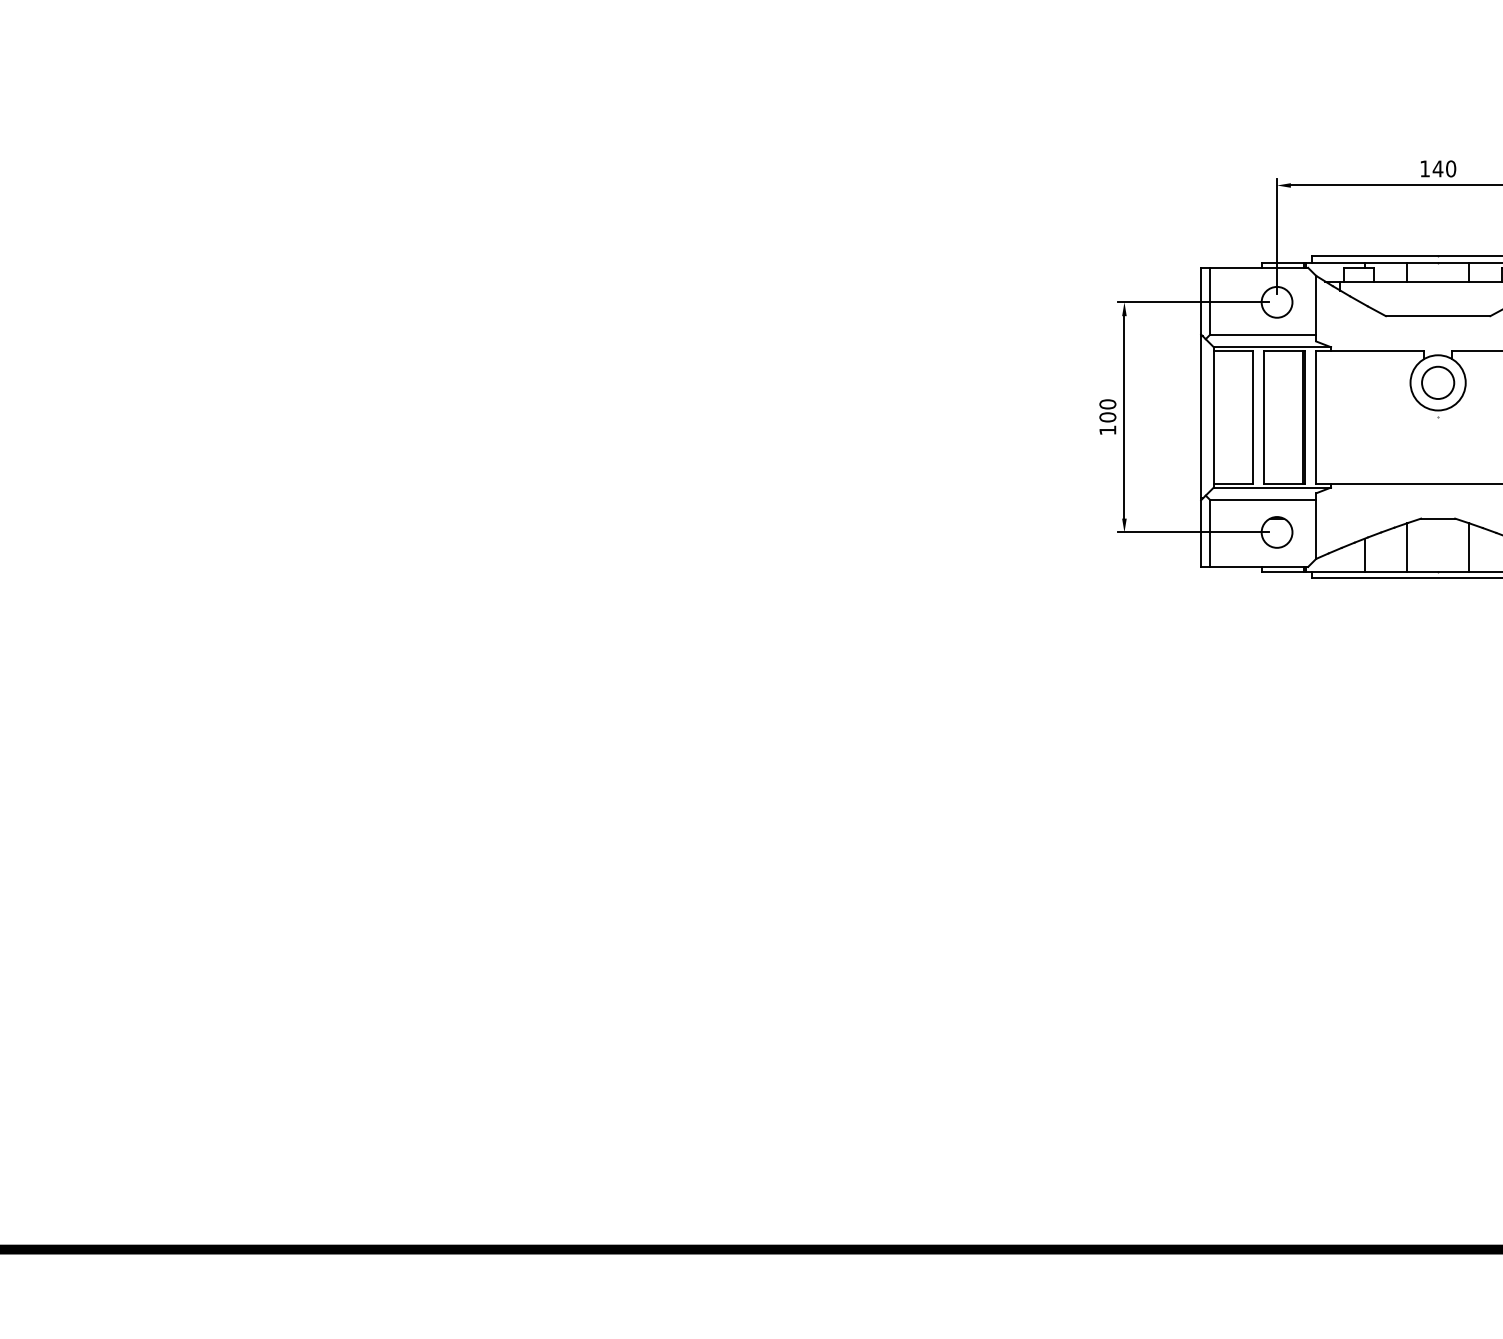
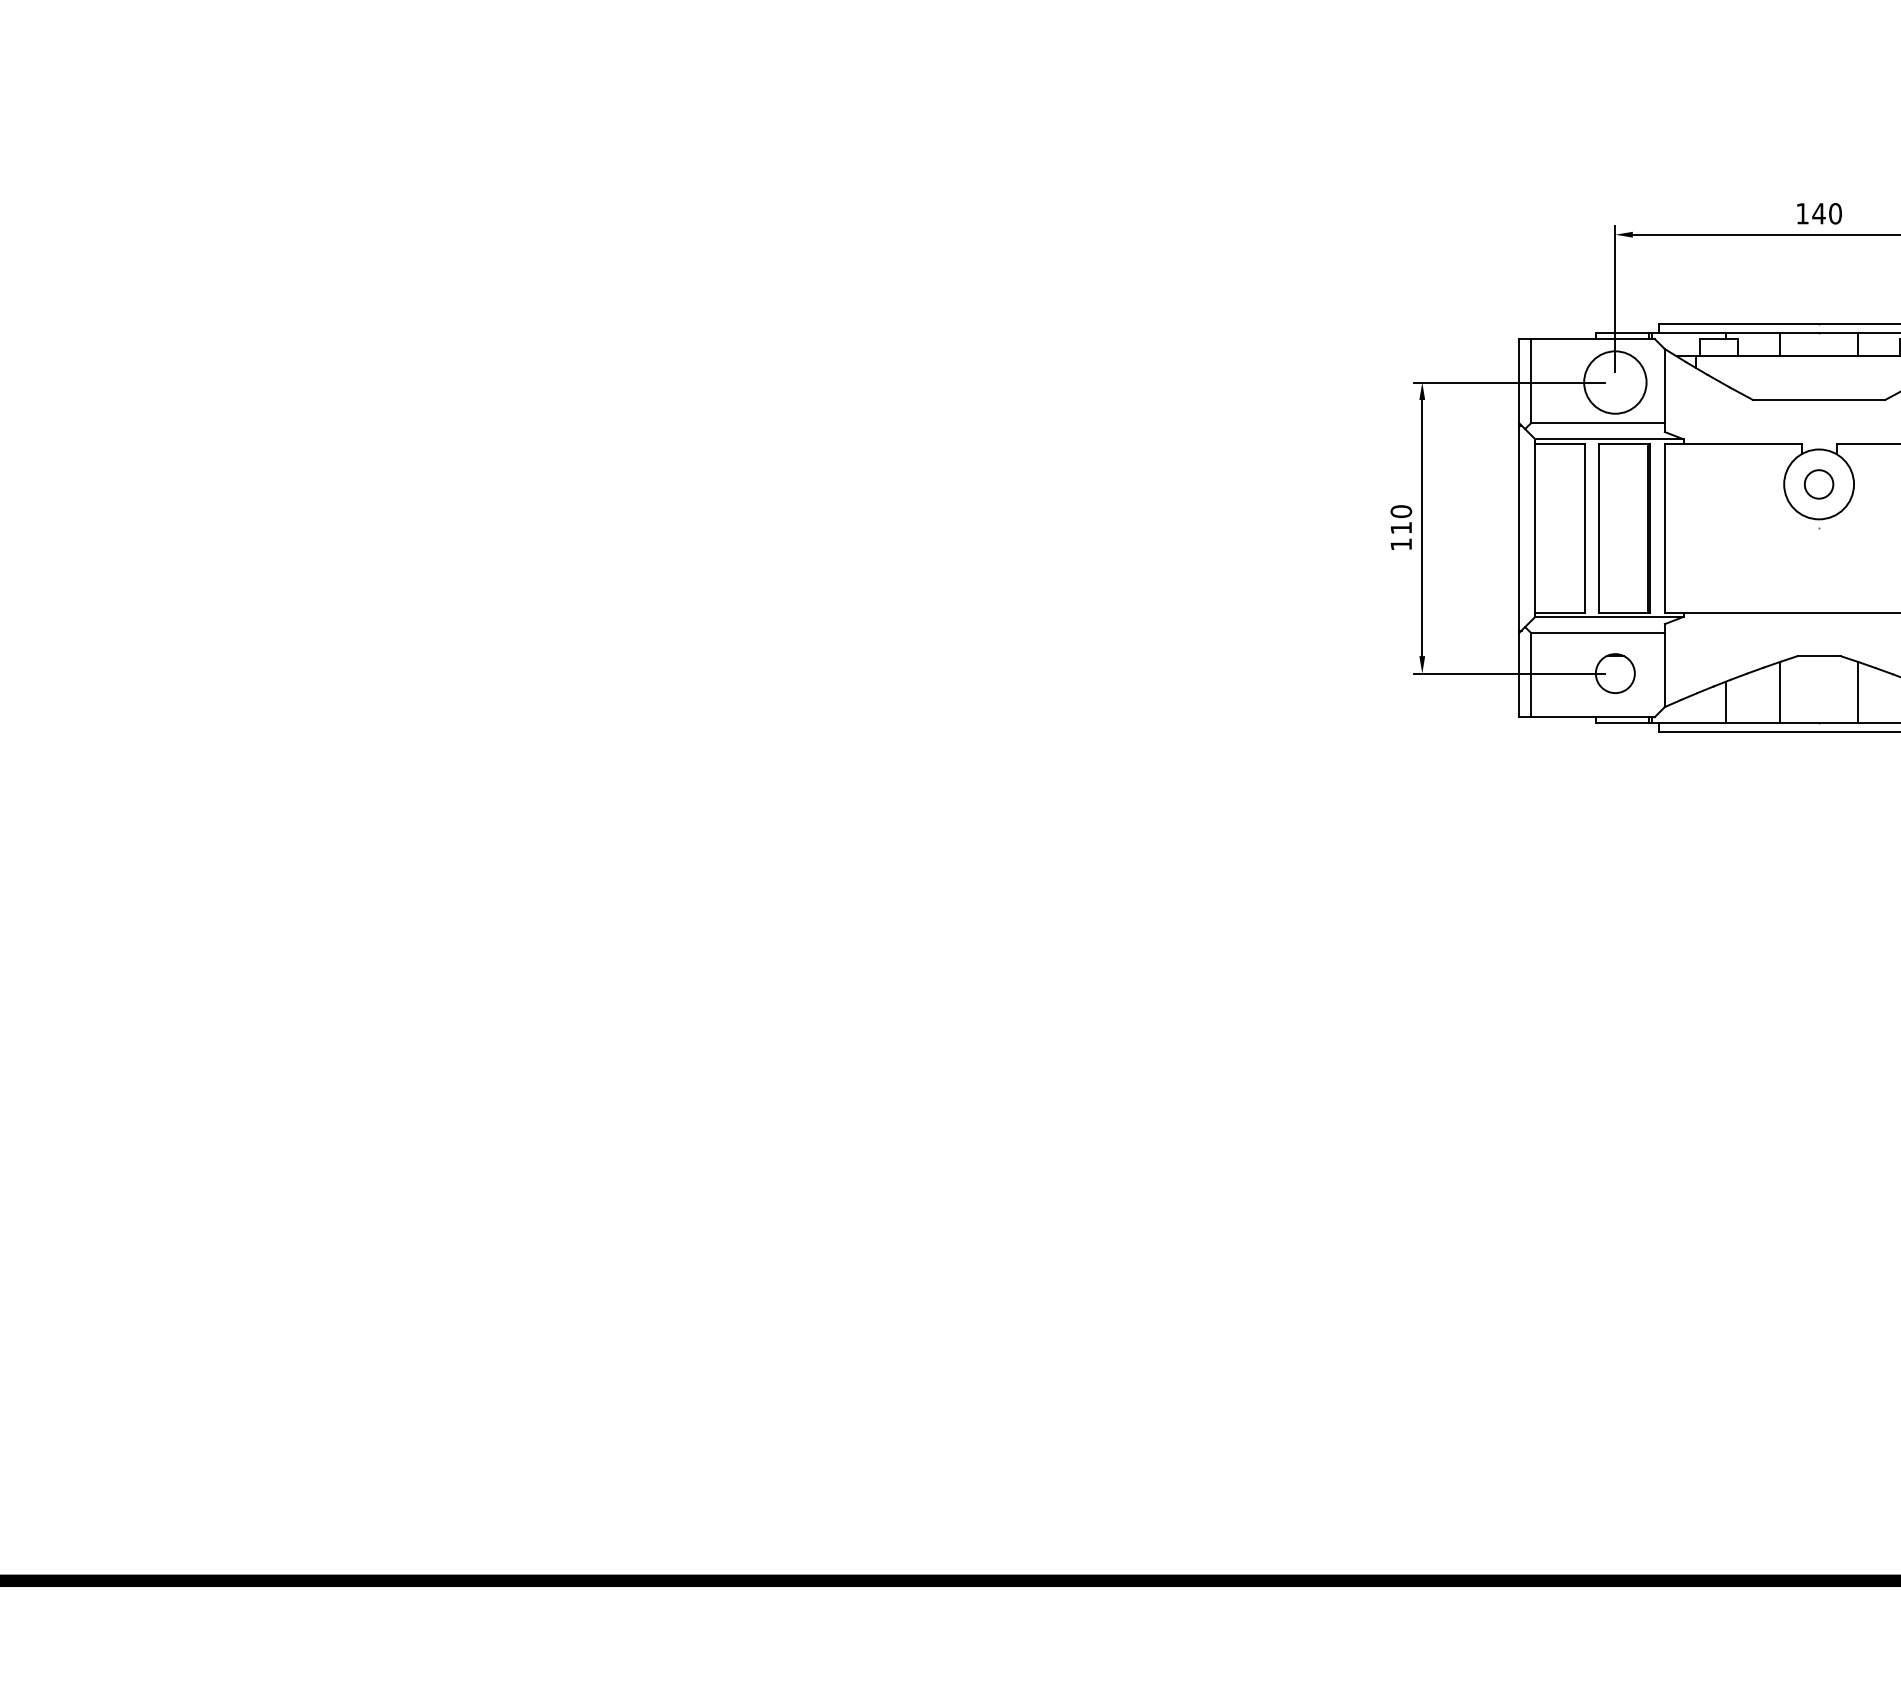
circle: (1276, 302) -> (1614, 382), size x1.6
circle: (1437, 382) -> (1818, 484), size x0.7
text: (1108, 416) -> (1401, 527), 100 -> 110

